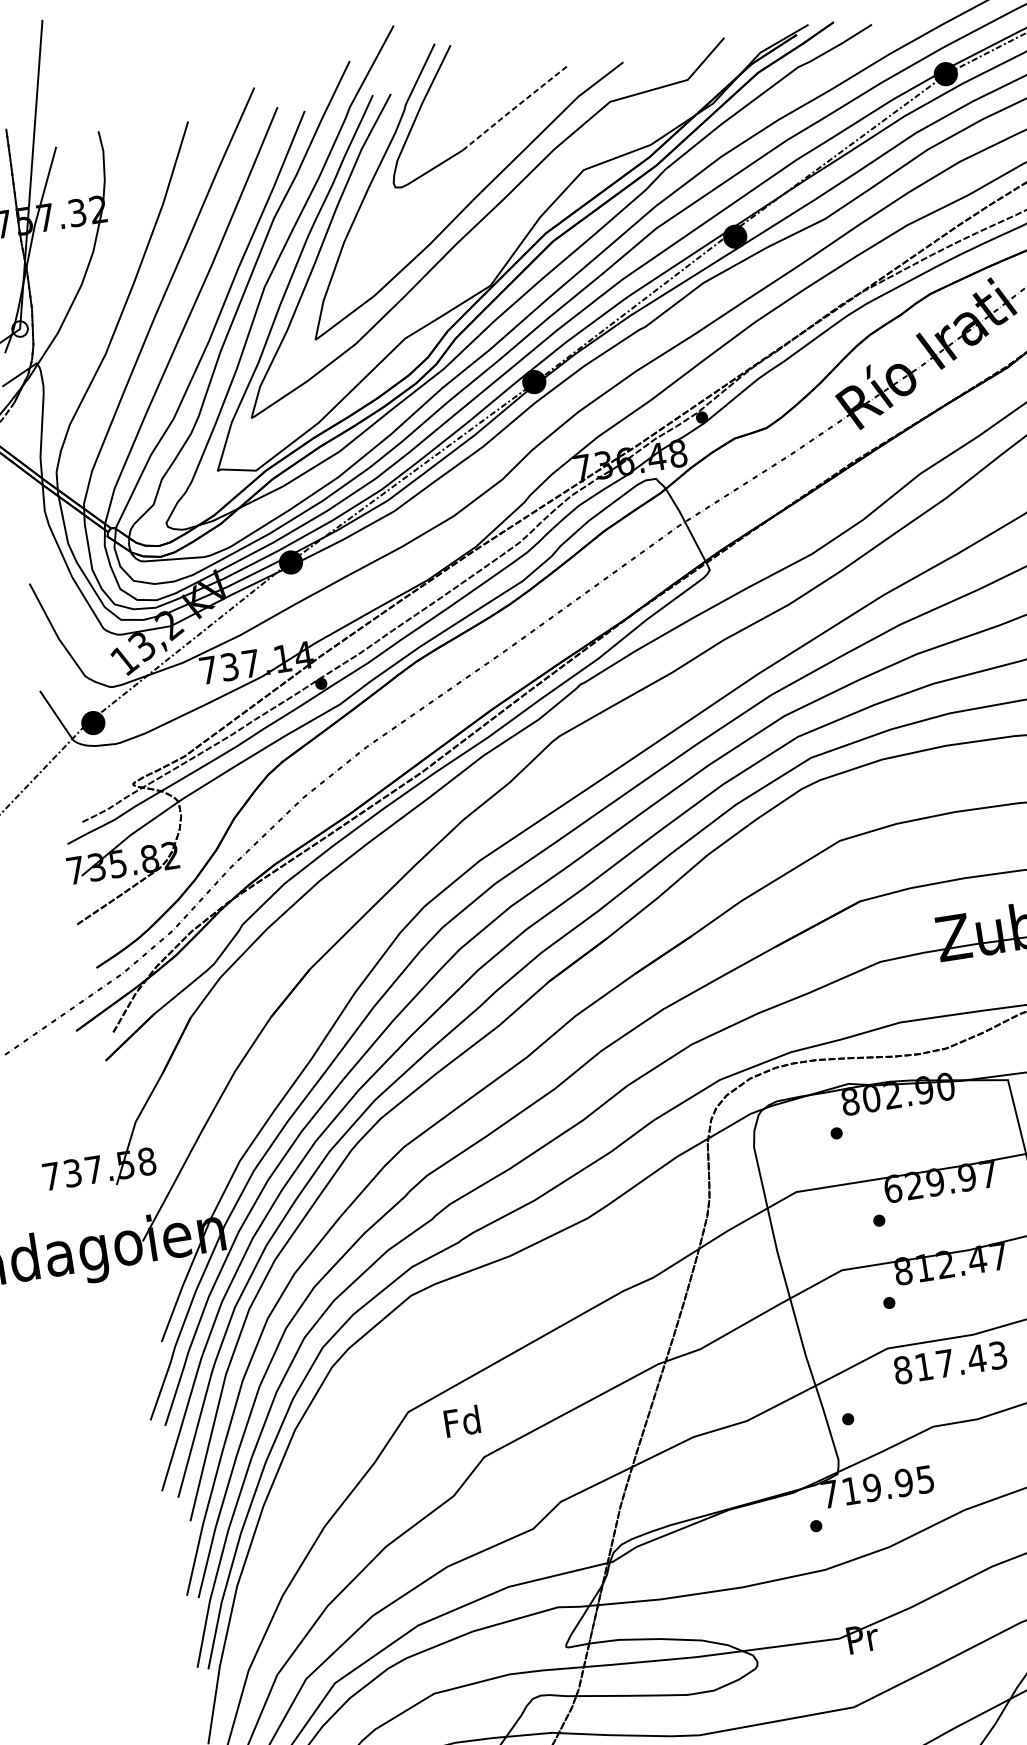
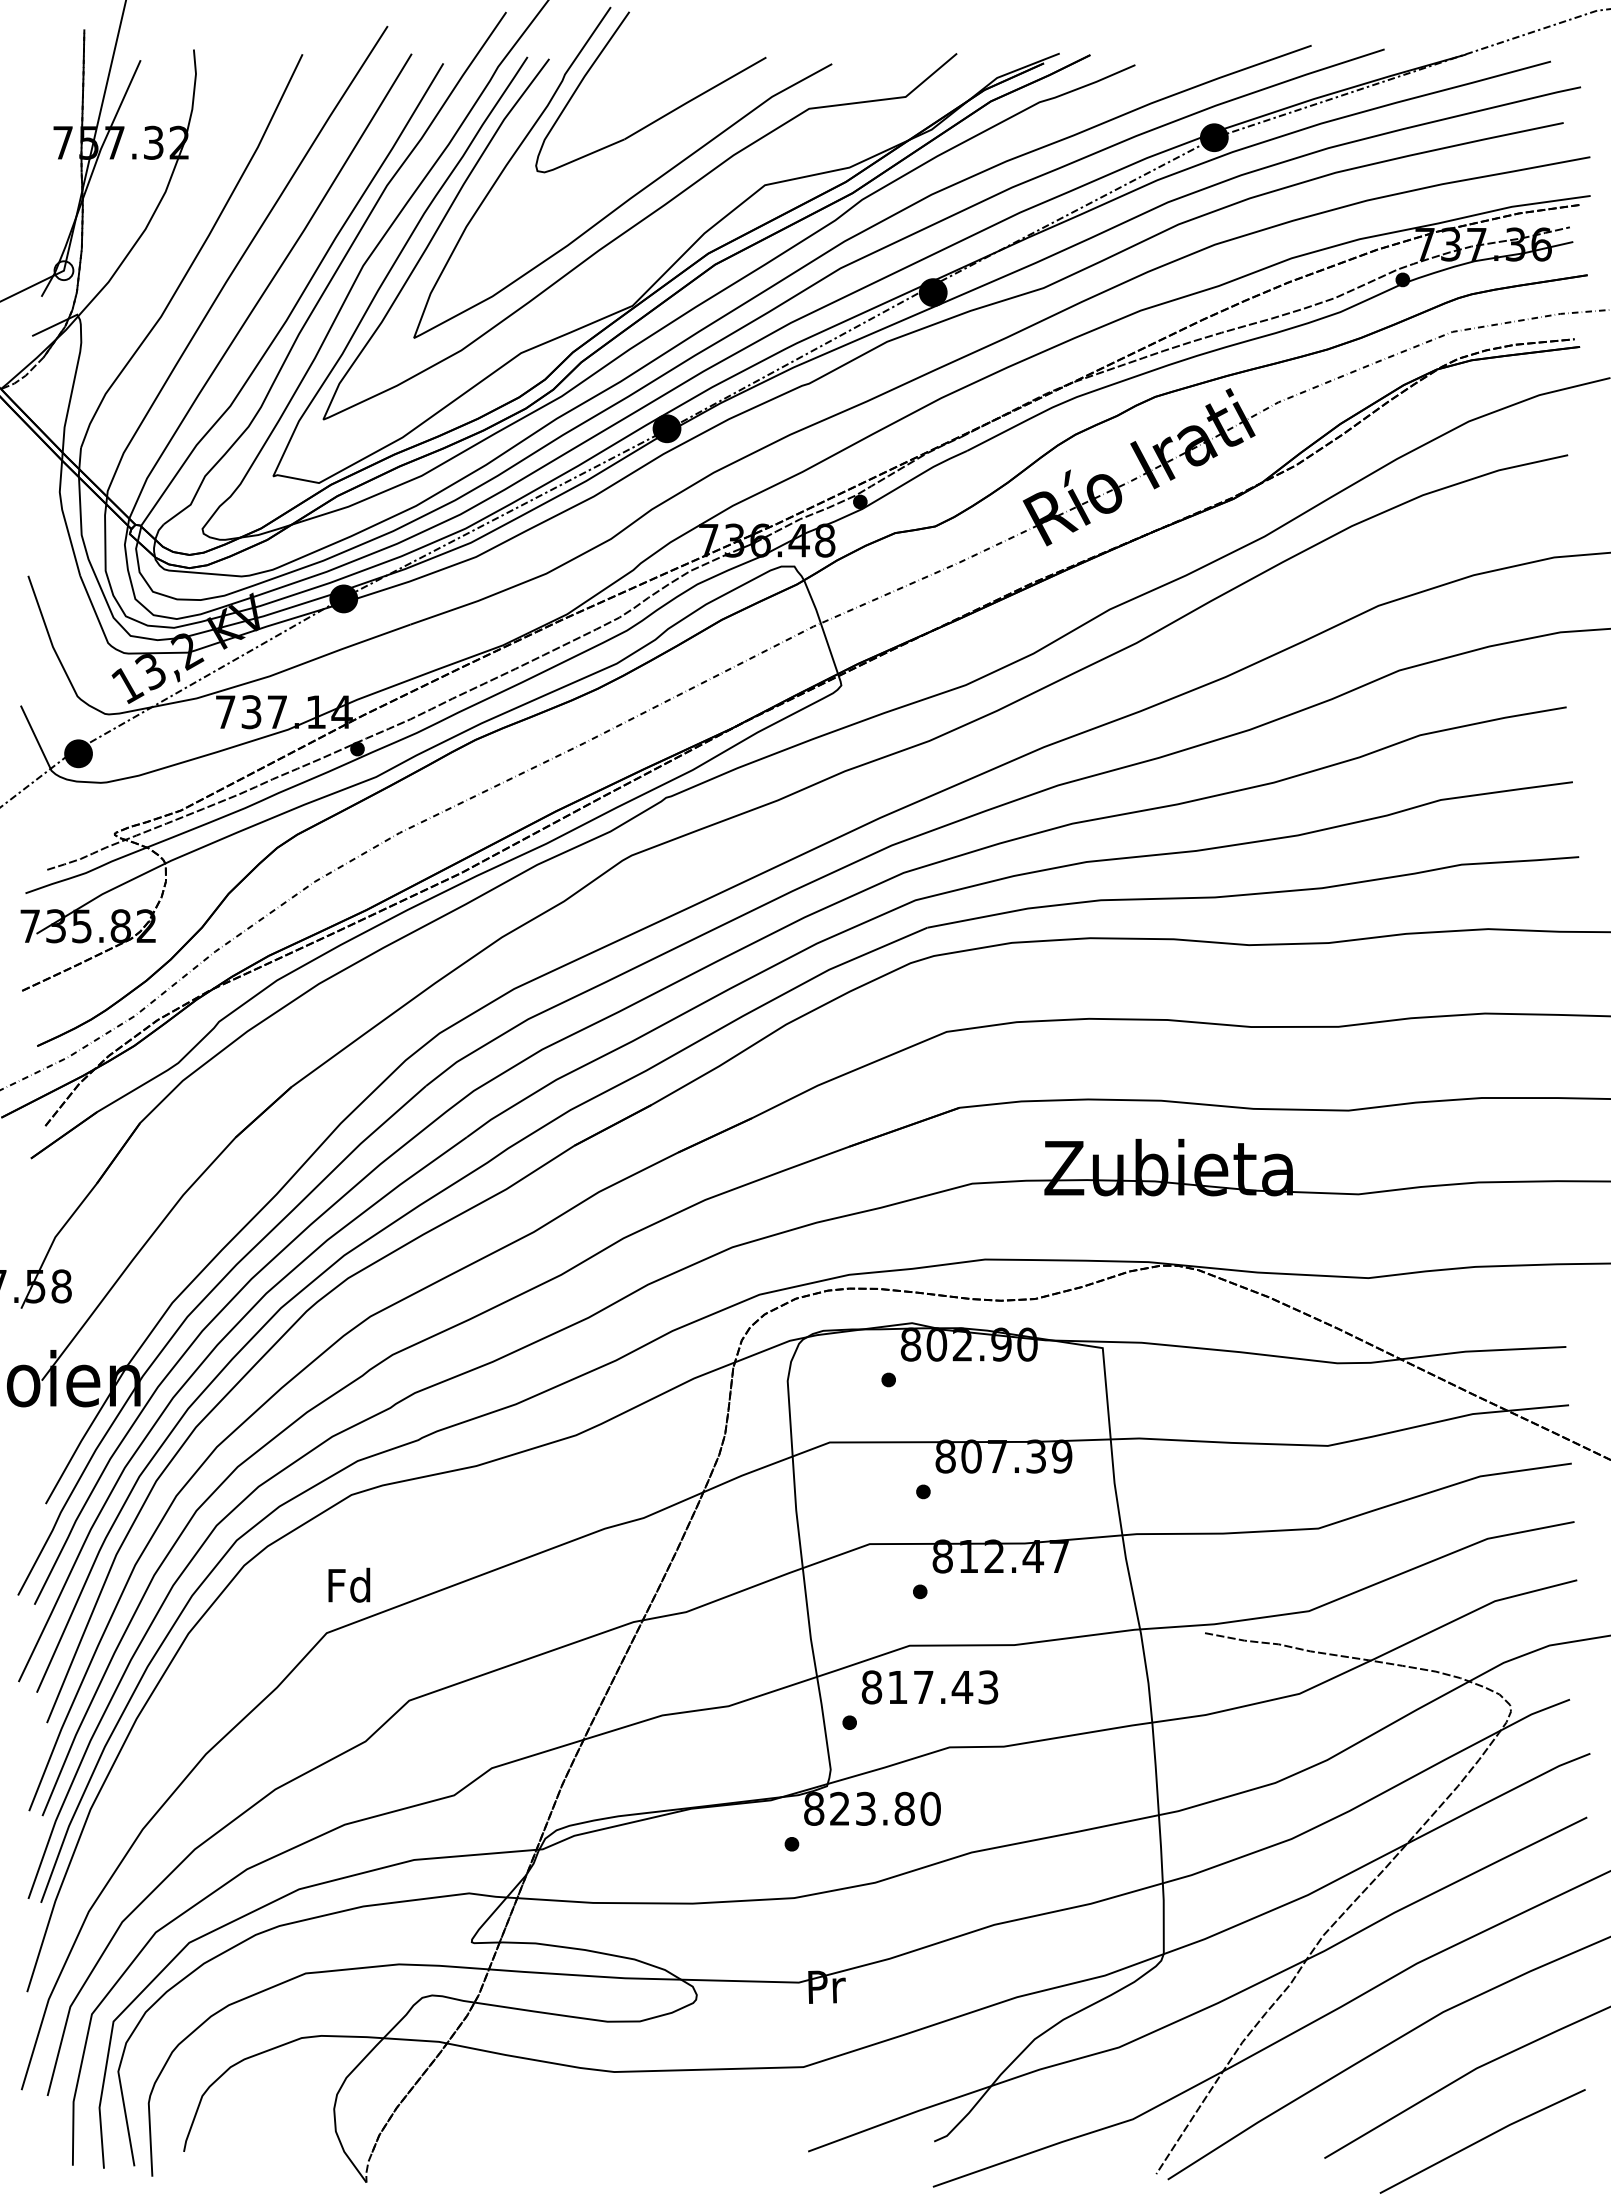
line: (514, 107) -> (694, 98), dashed -> solid
text: (940, 1181) -> (1003, 1456), 629.97 -> 807.39
text: (950, 1362) -> (929, 1687), moved
text: (462, 1420) -> (349, 1584), moved
text: (877, 1486) -> (872, 1808), 719.95 -> 823.80

